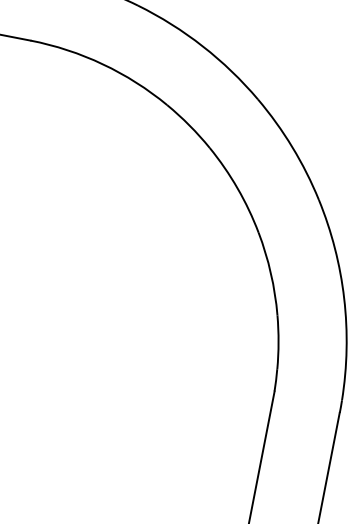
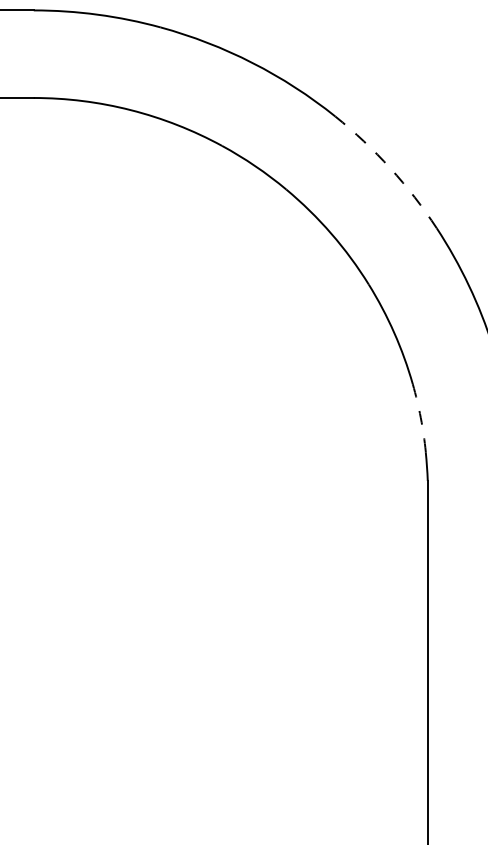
arc: (292, 147) -> (390, 168), solid -> dashed
arc: (278, 341) -> (420, 417), solid -> dashed

